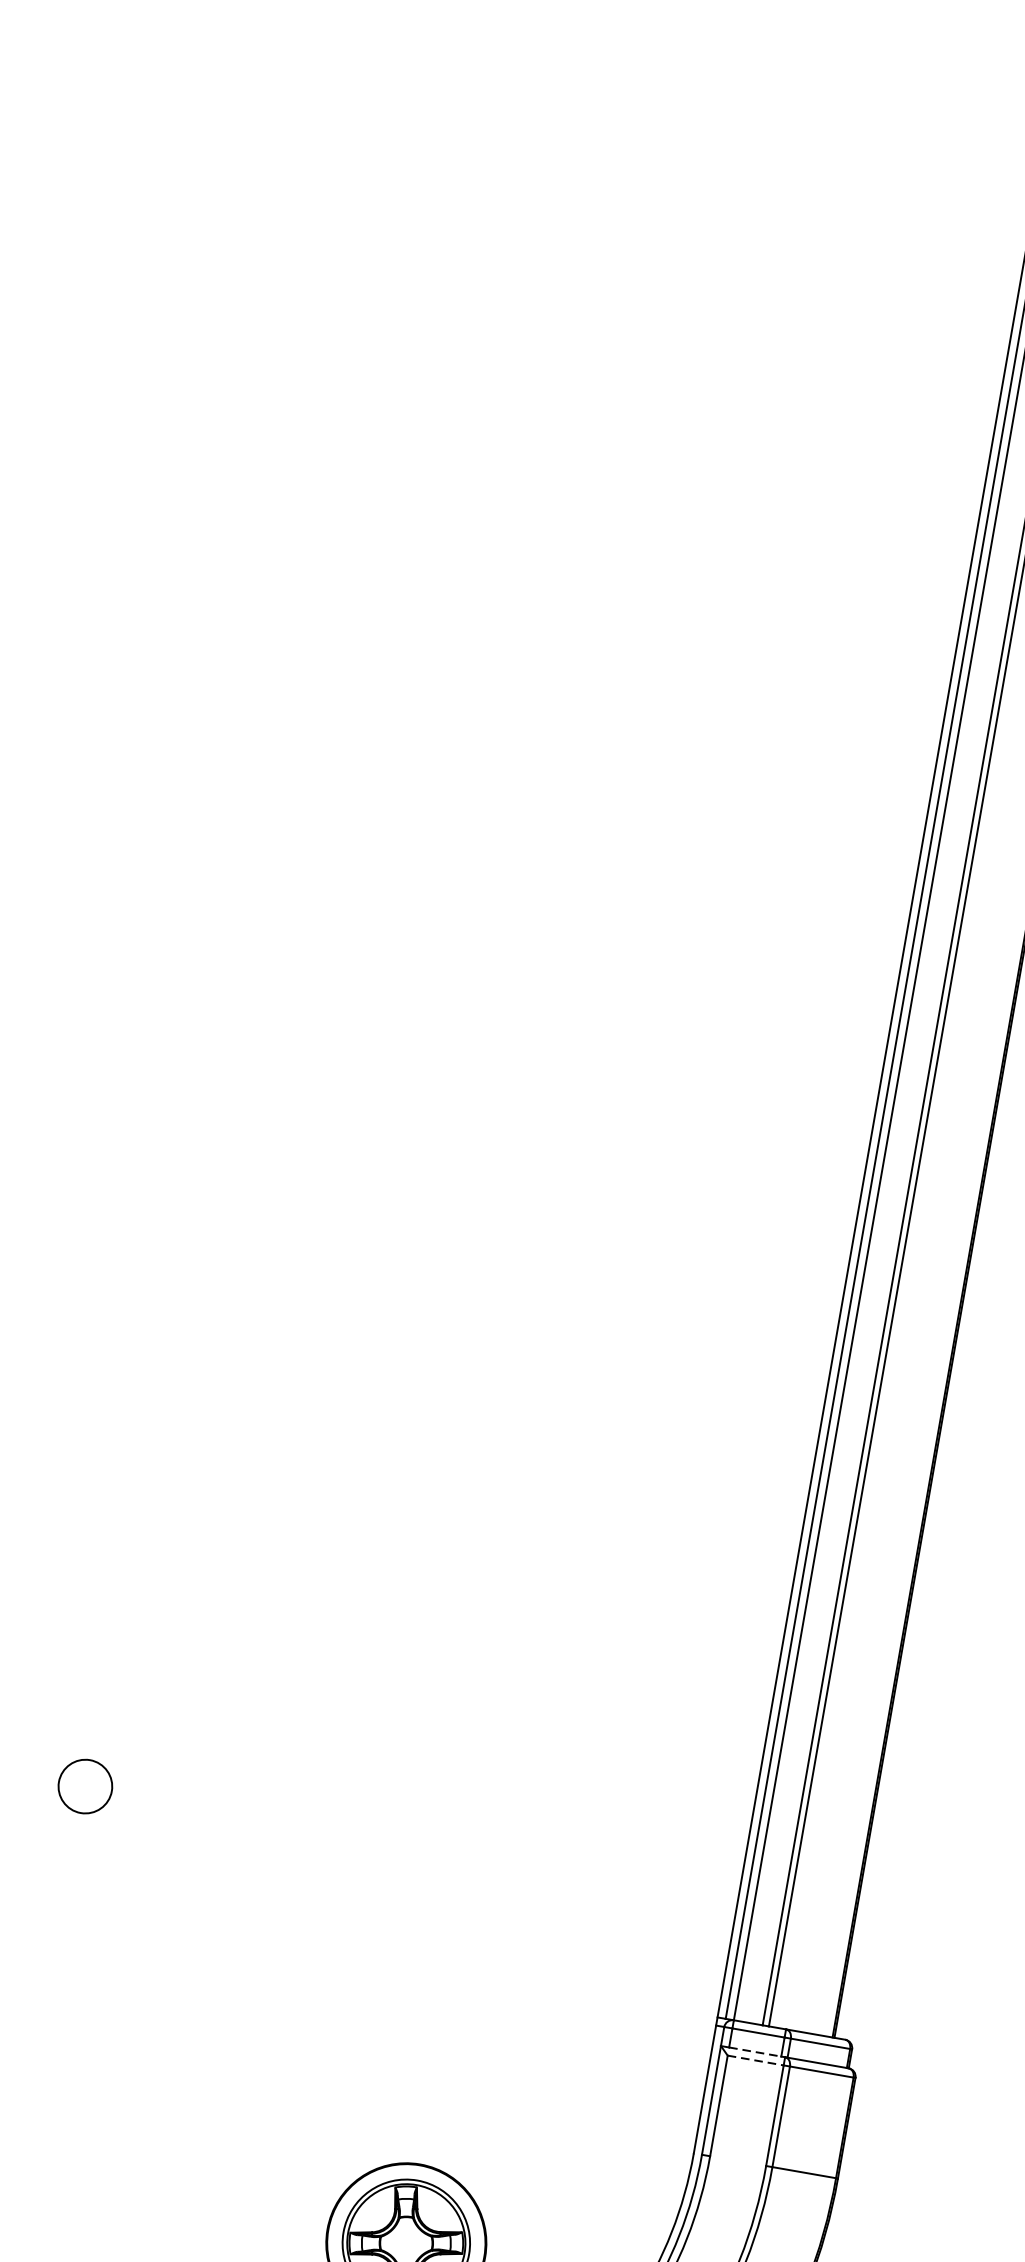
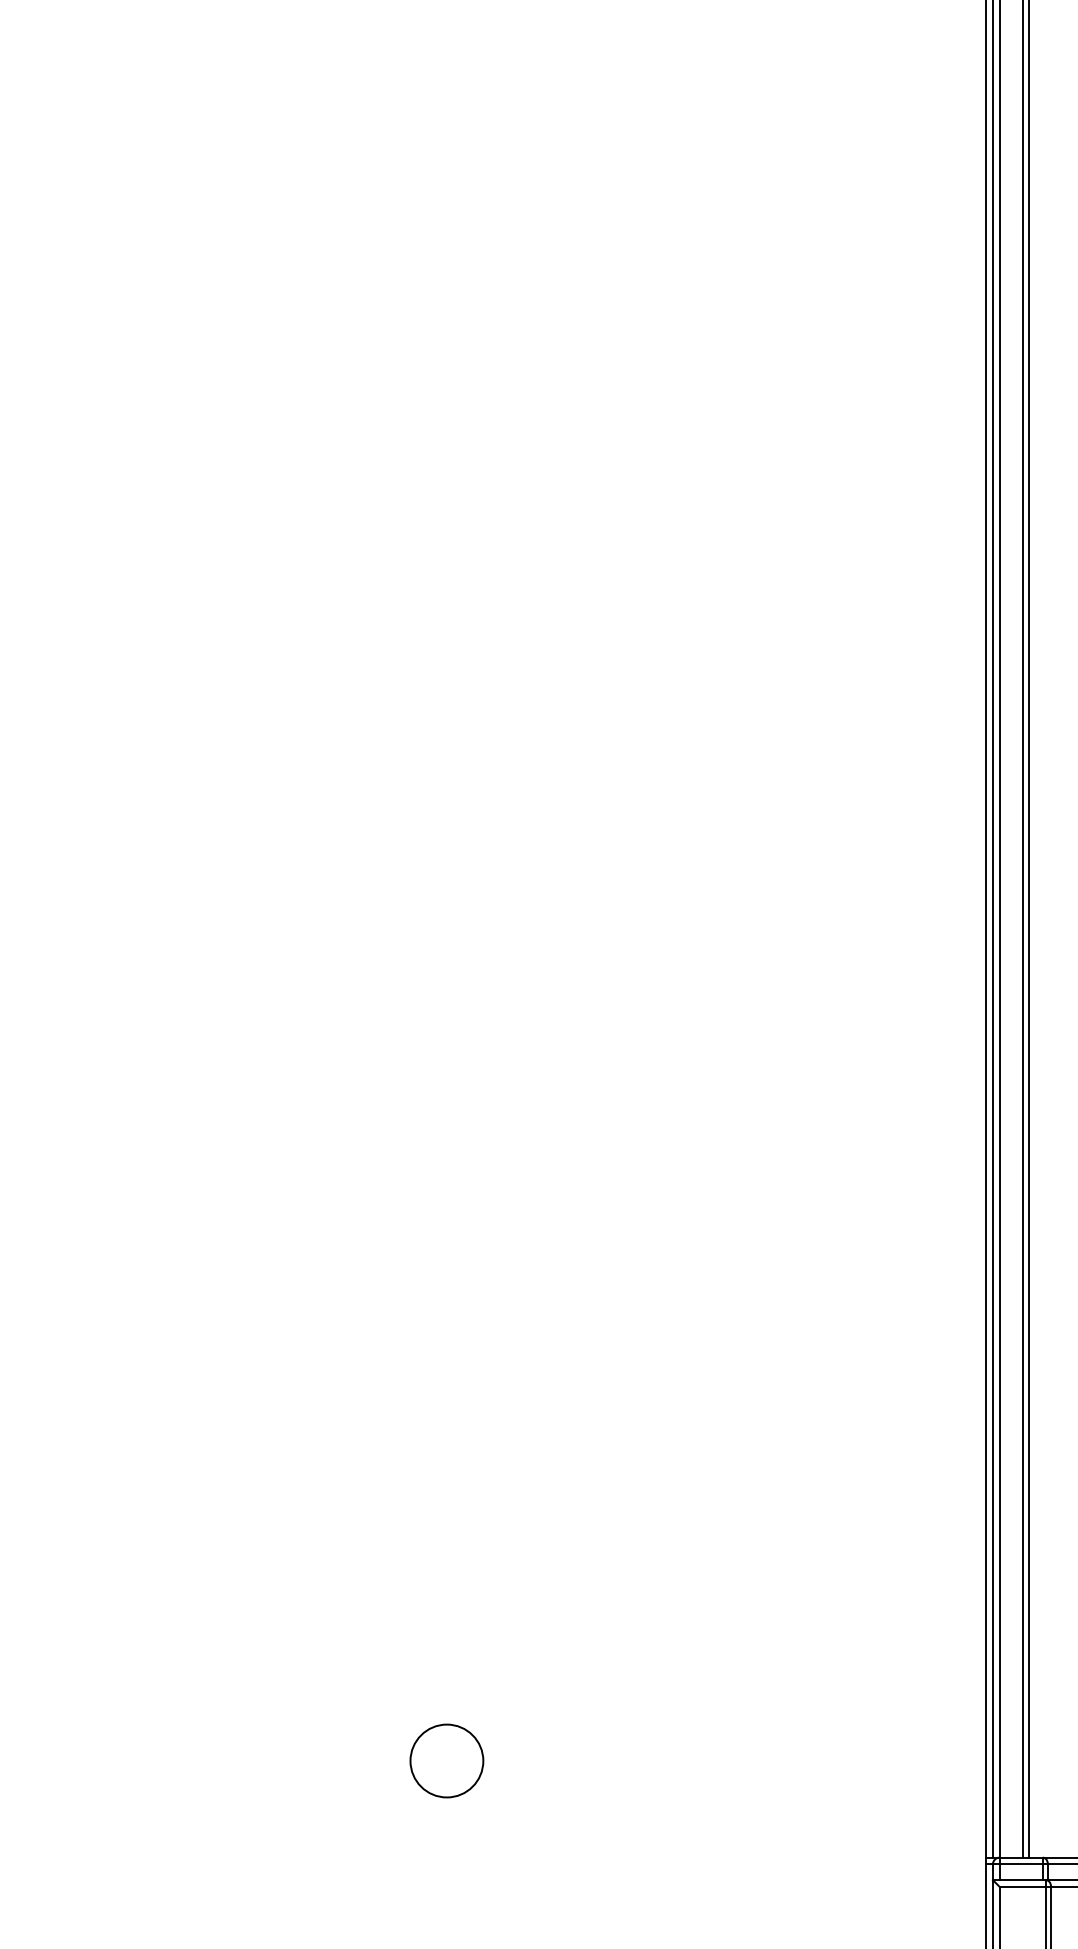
circle: (84, 1785) -> (446, 1760), size x1.67
line: (755, 2052) -> (1021, 1880), dashed -> solid
line: (756, 2060) -> (1023, 1886), dashed -> solid

